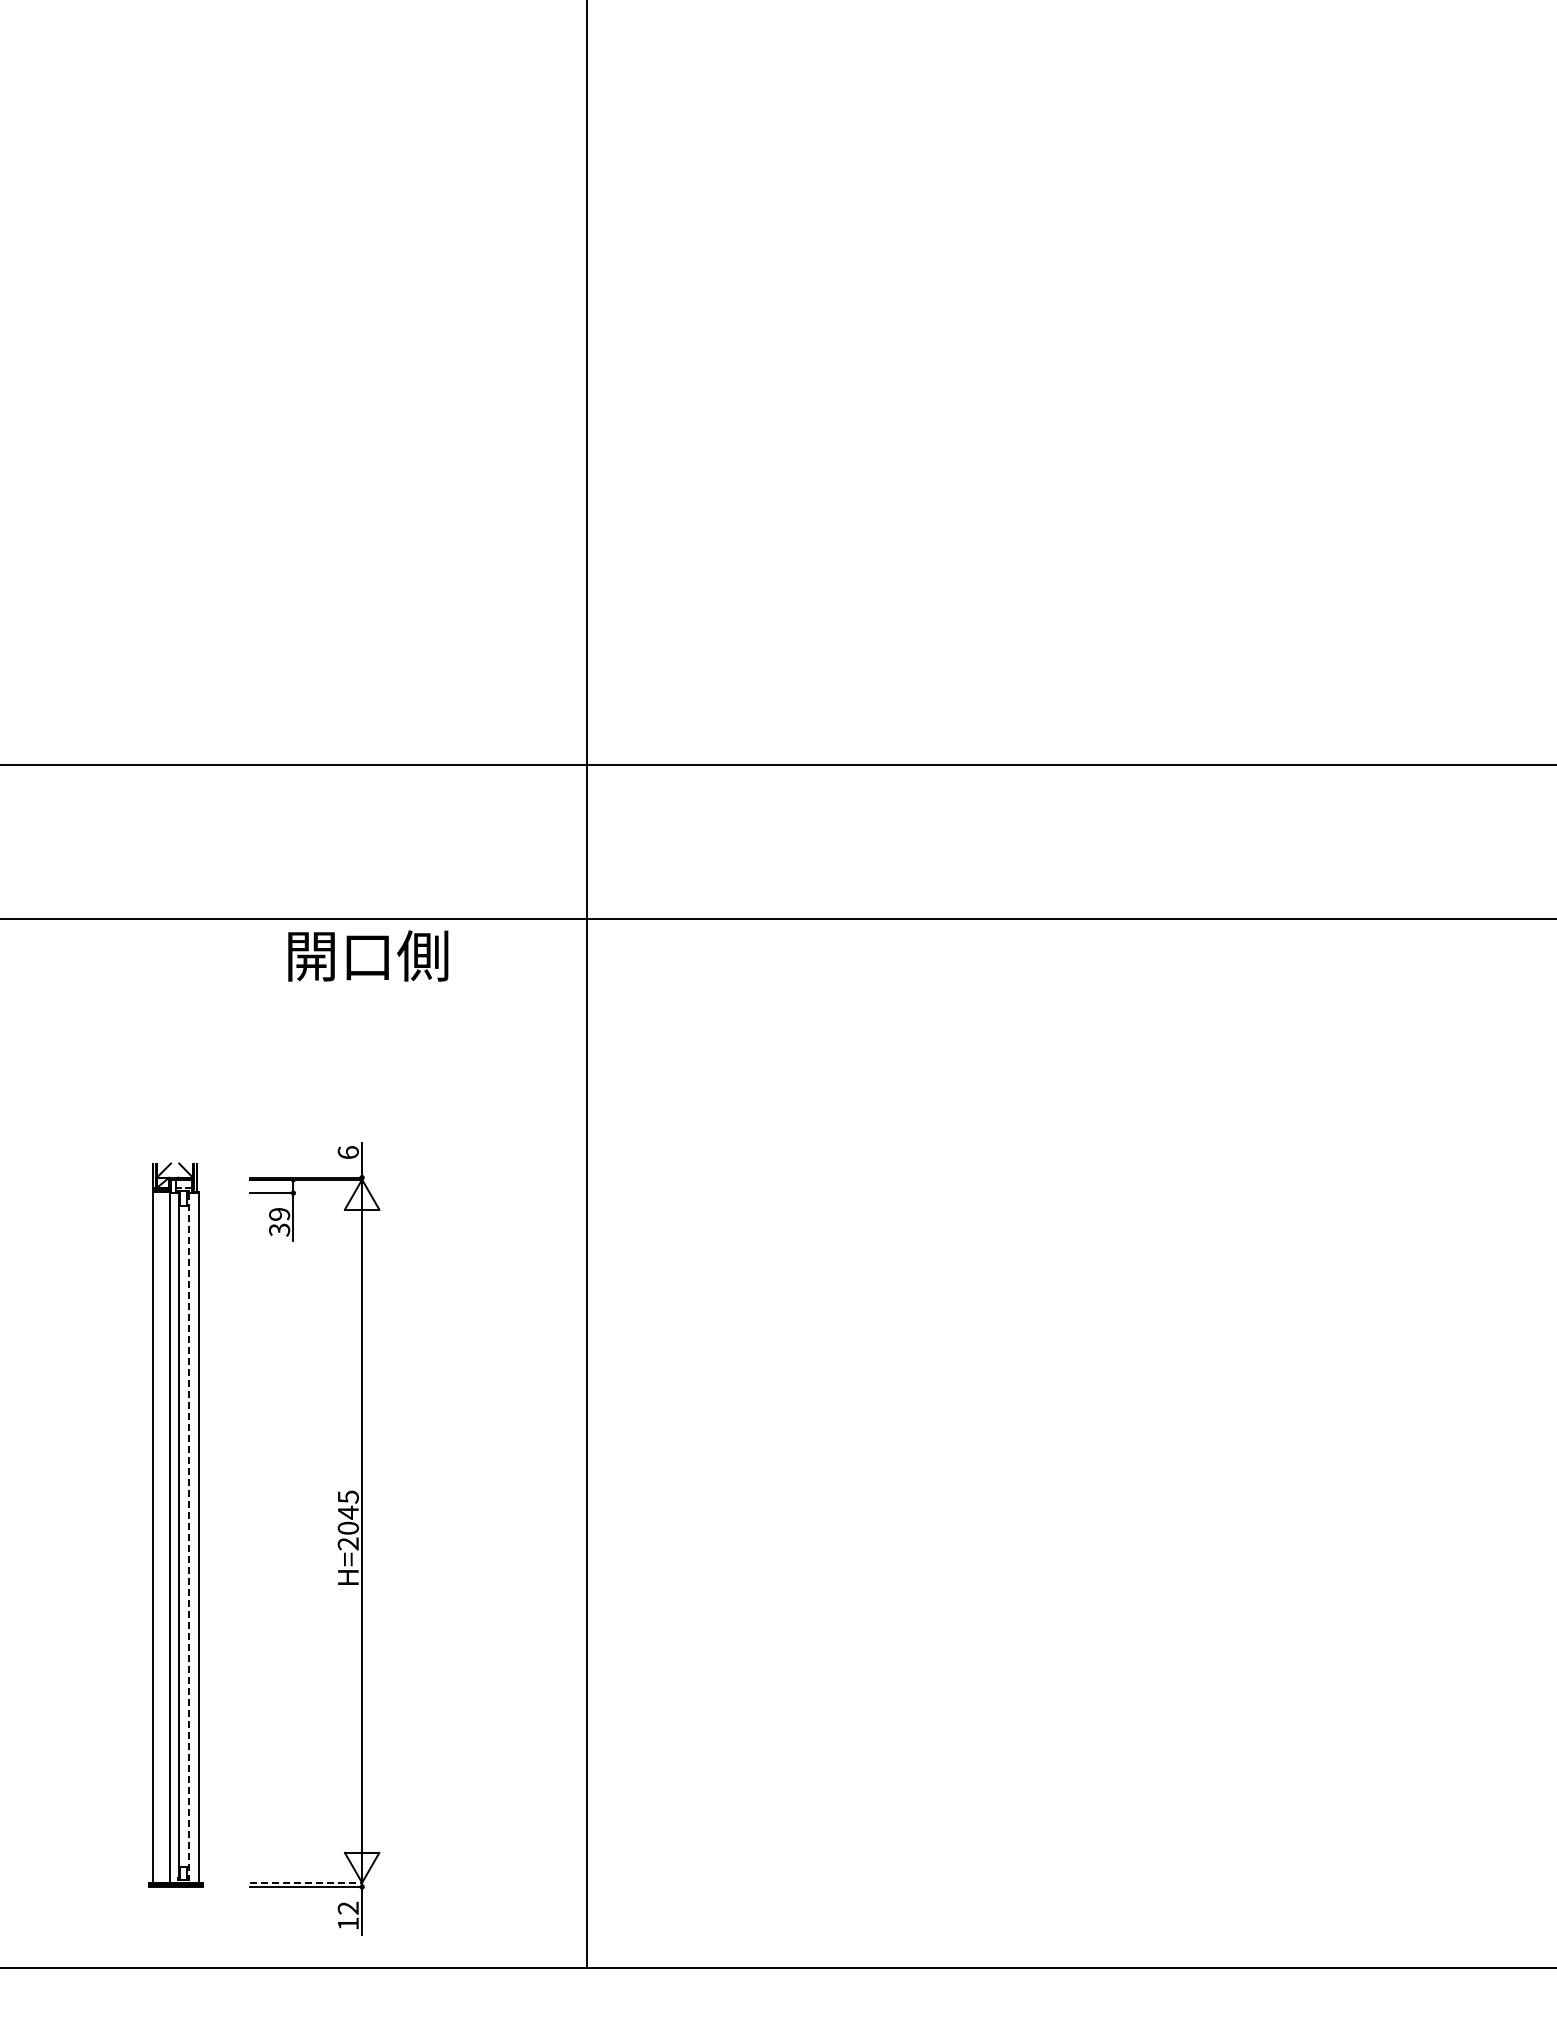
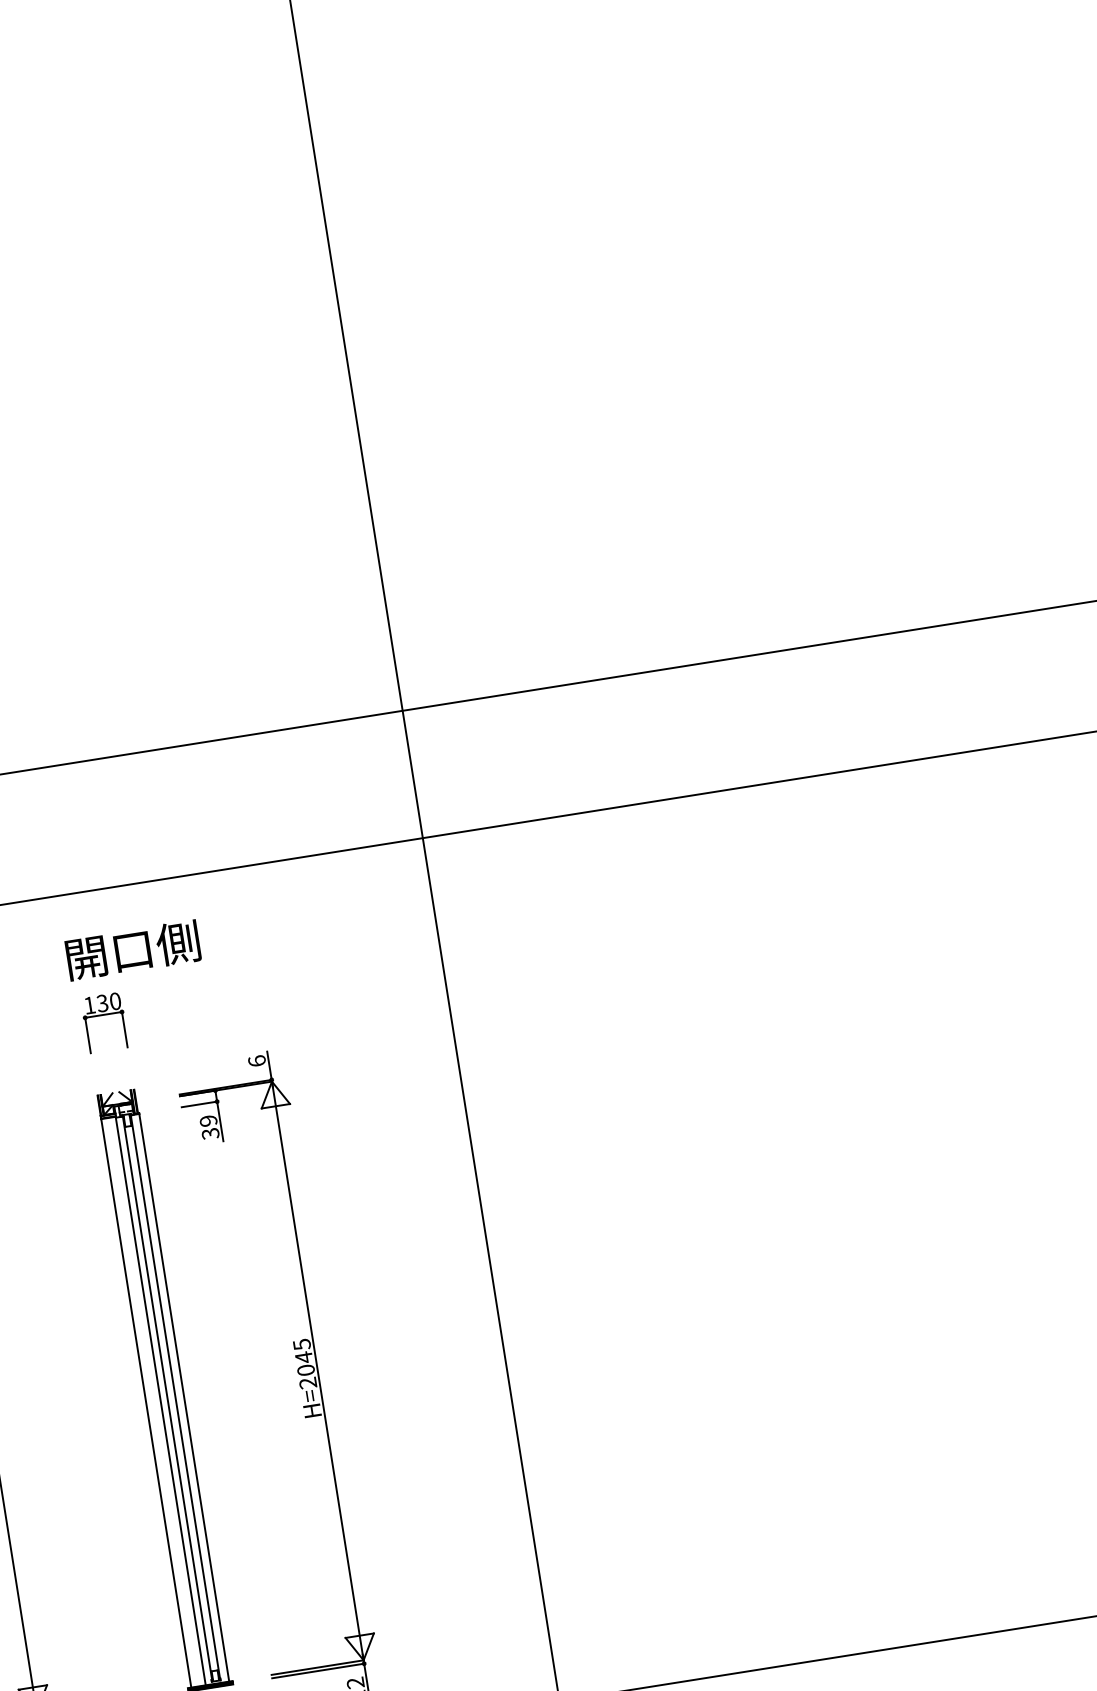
text: (368, 955) -> (133, 949), moved
part: (174, 1069) -> (103, 1015), added
line: (188, 1536) -> (175, 1397), dashed -> solid
line: (306, 1882) -> (317, 1667), dashed -> solid

